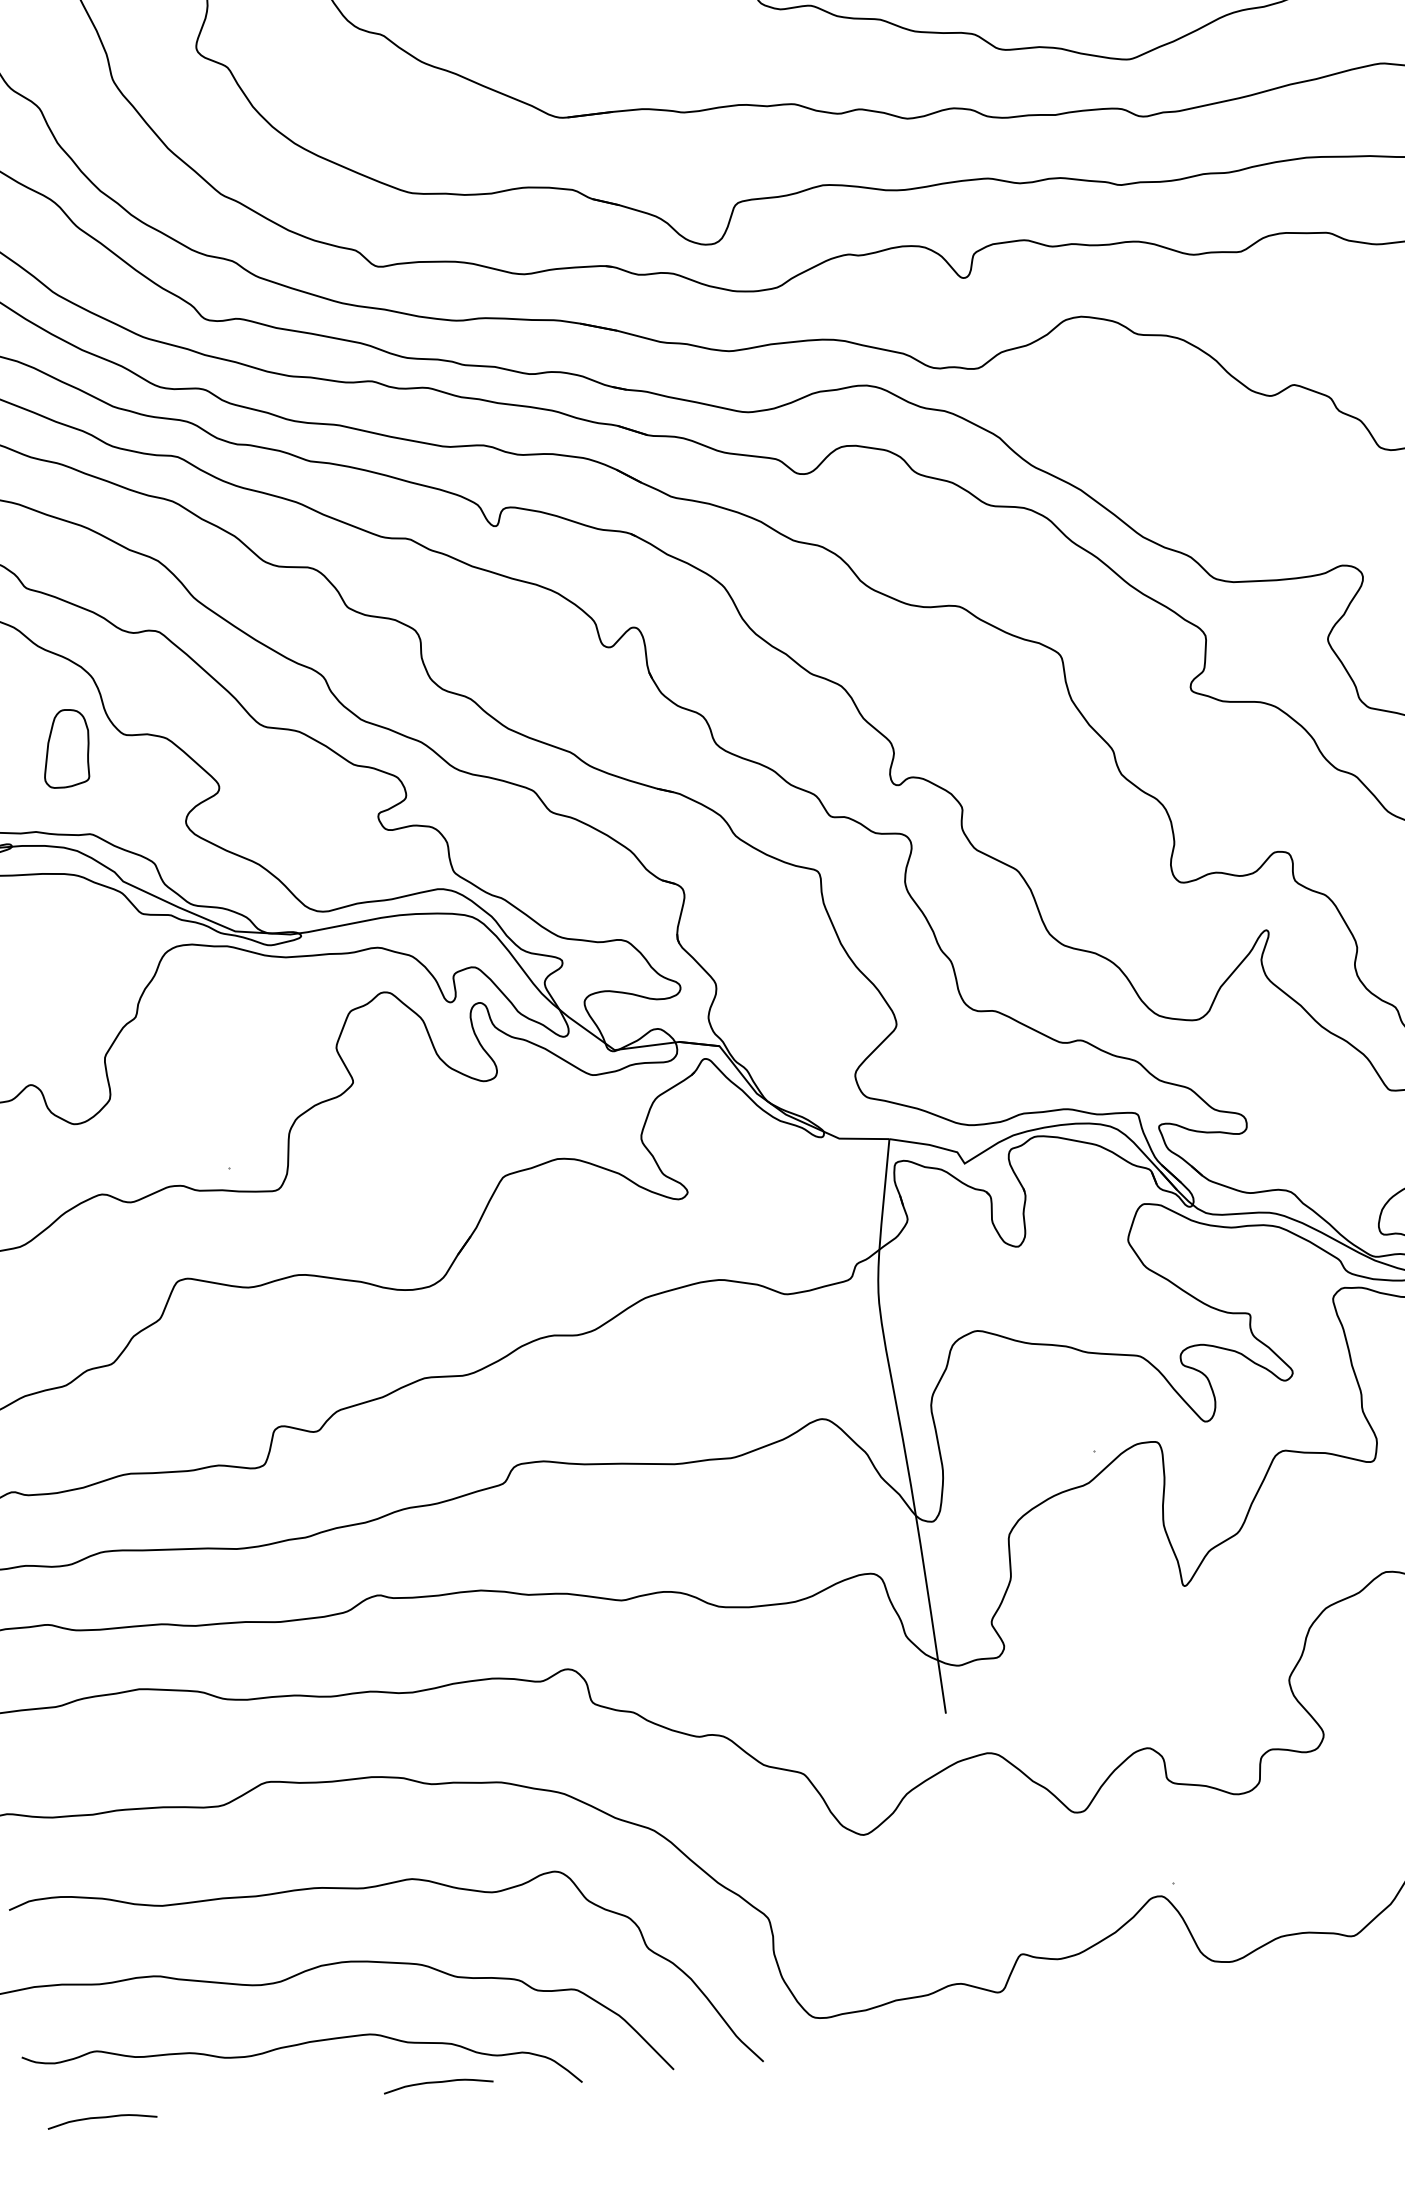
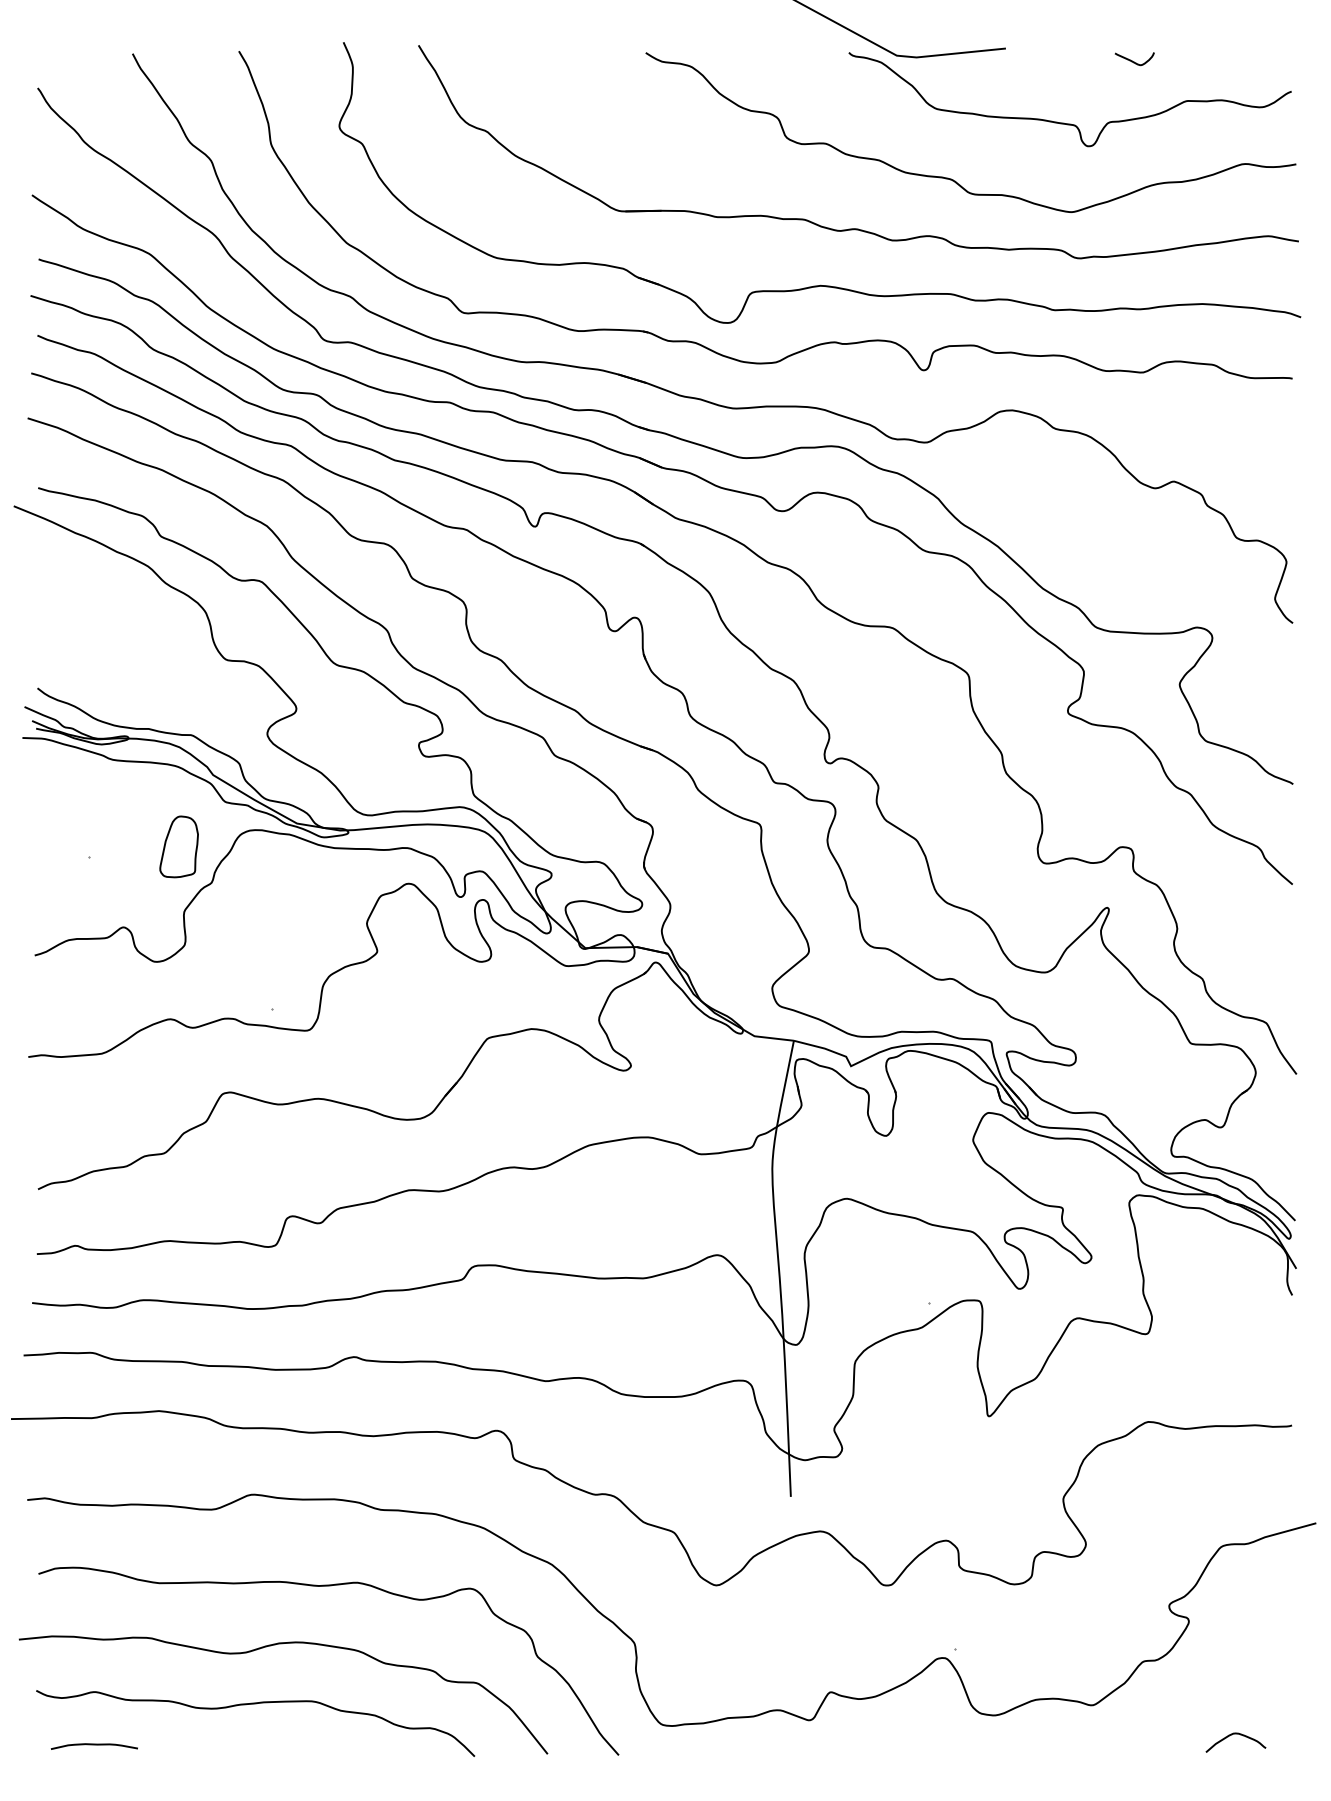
part: (65, 748) -> (178, 846), moved
curve: (437, 2083) -> (360, 1745), removed

